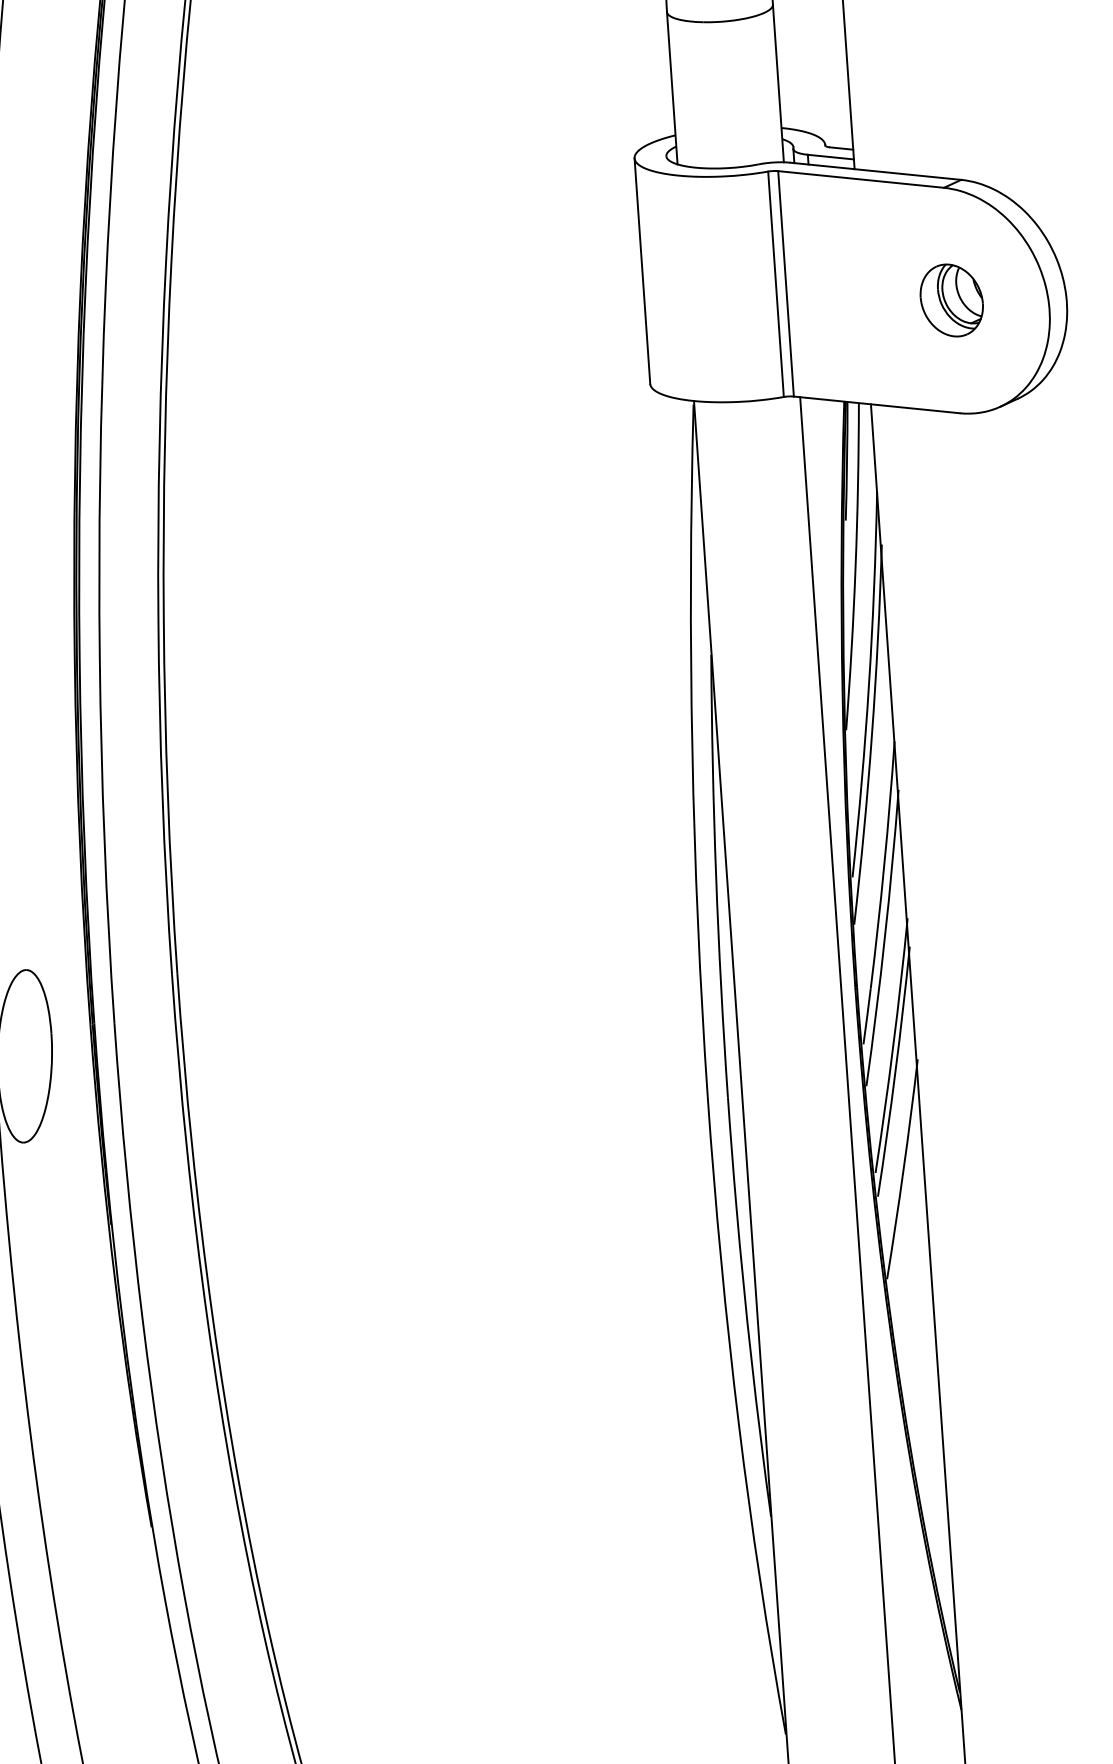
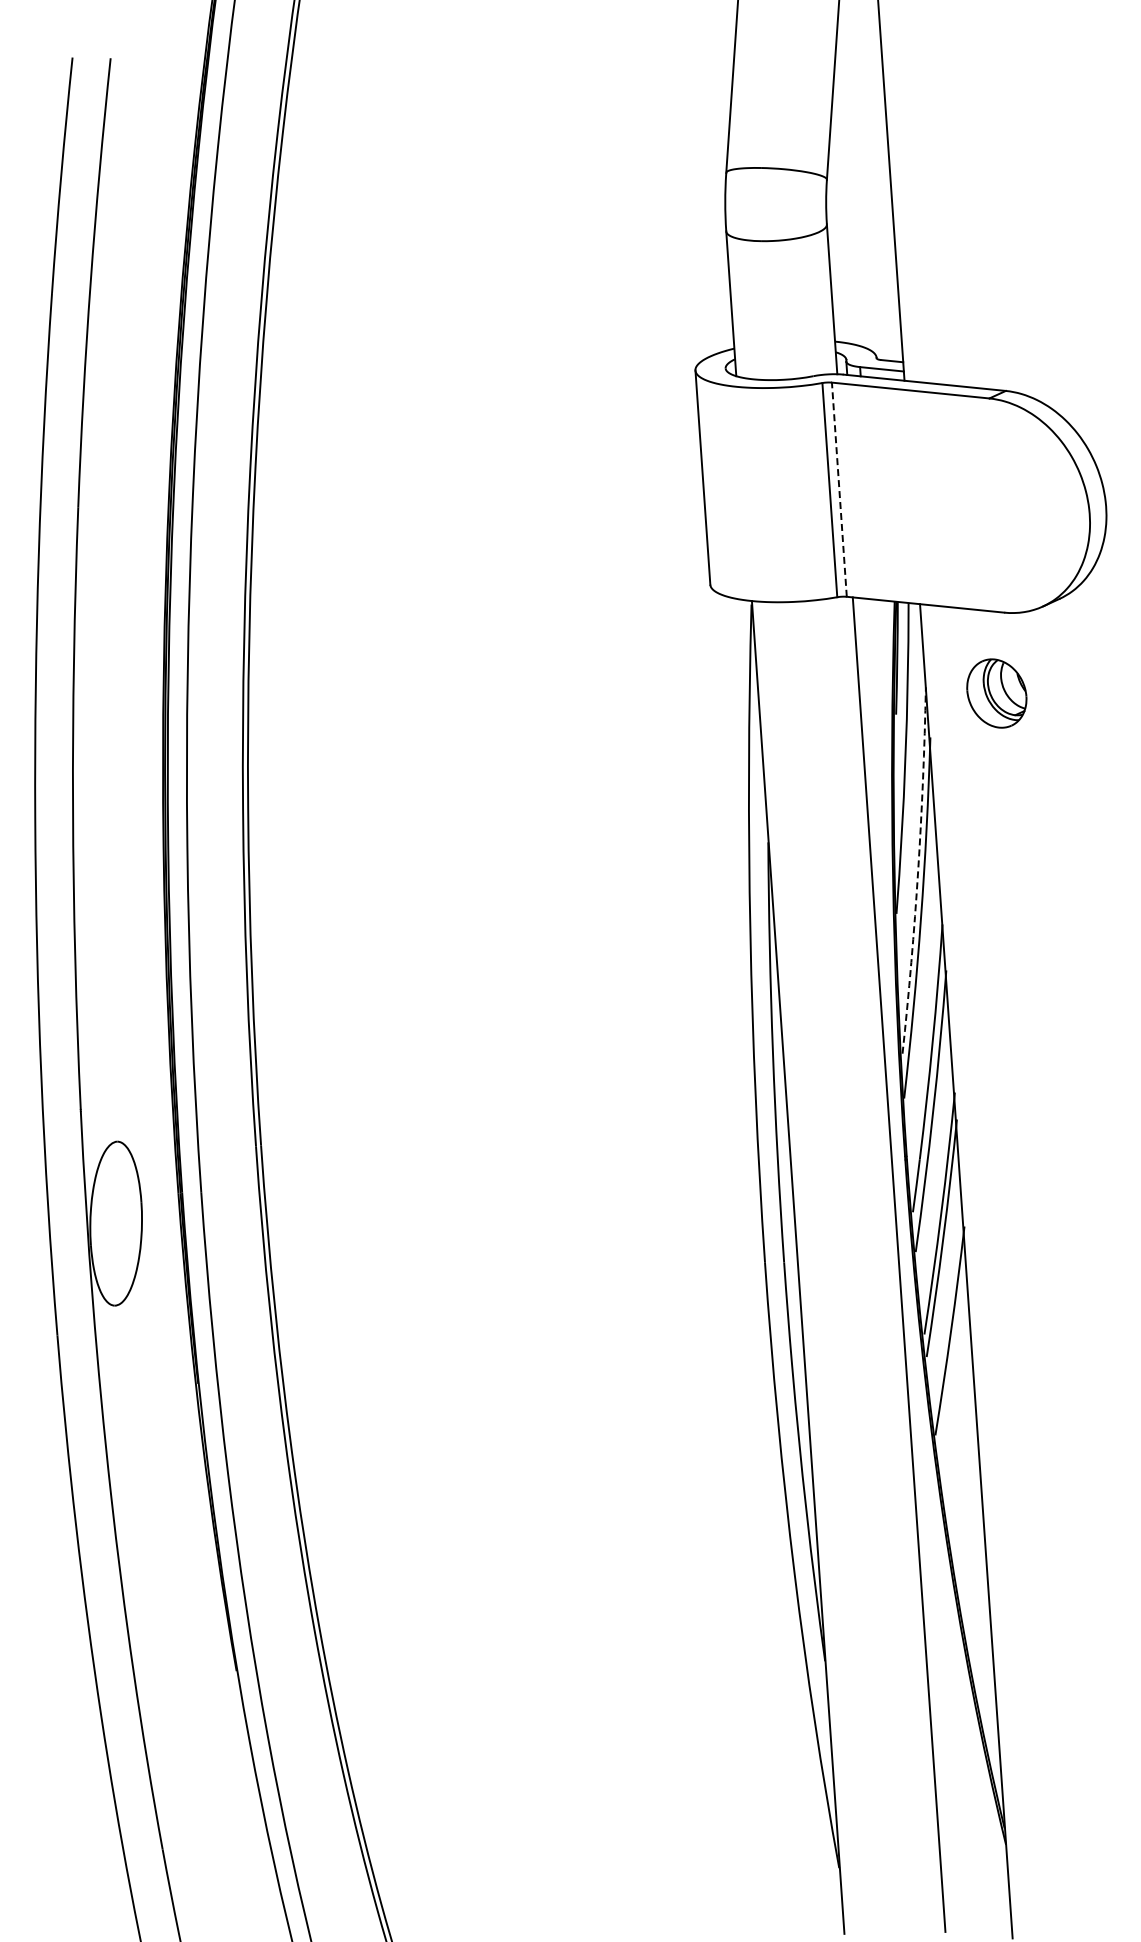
line: (786, 283) -> (839, 489), solid -> dashed
part: (951, 300) -> (996, 693), moved
arc: (869, 684) -> (918, 870), solid -> dashed

